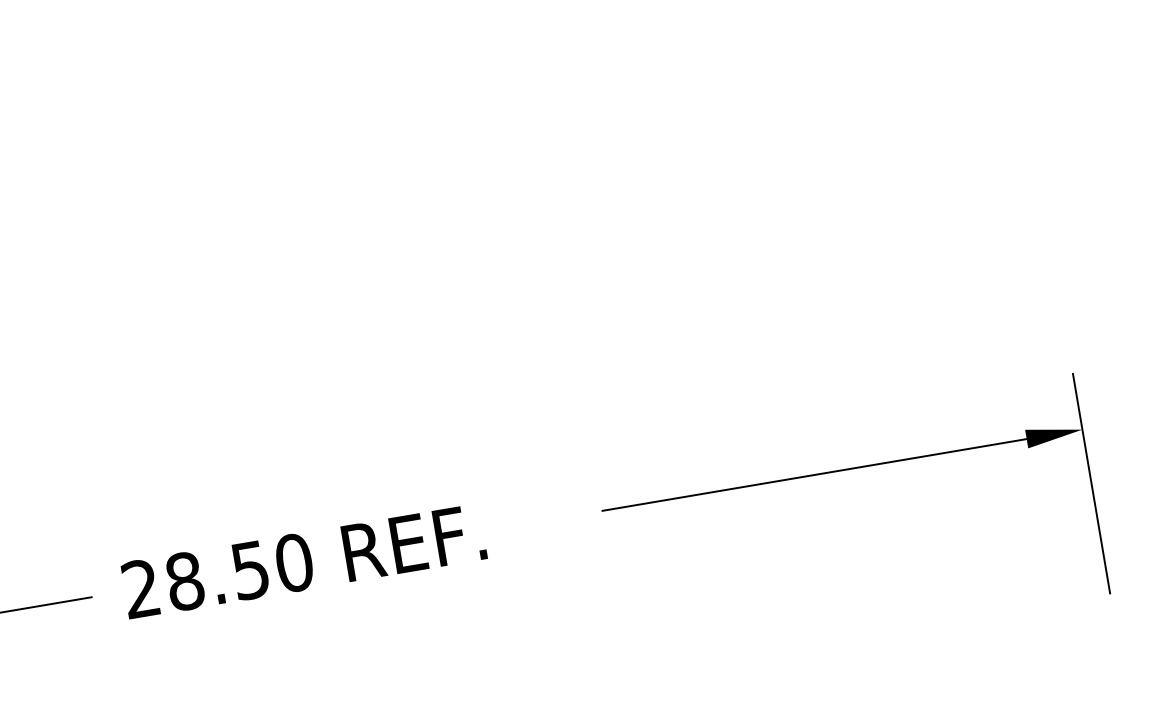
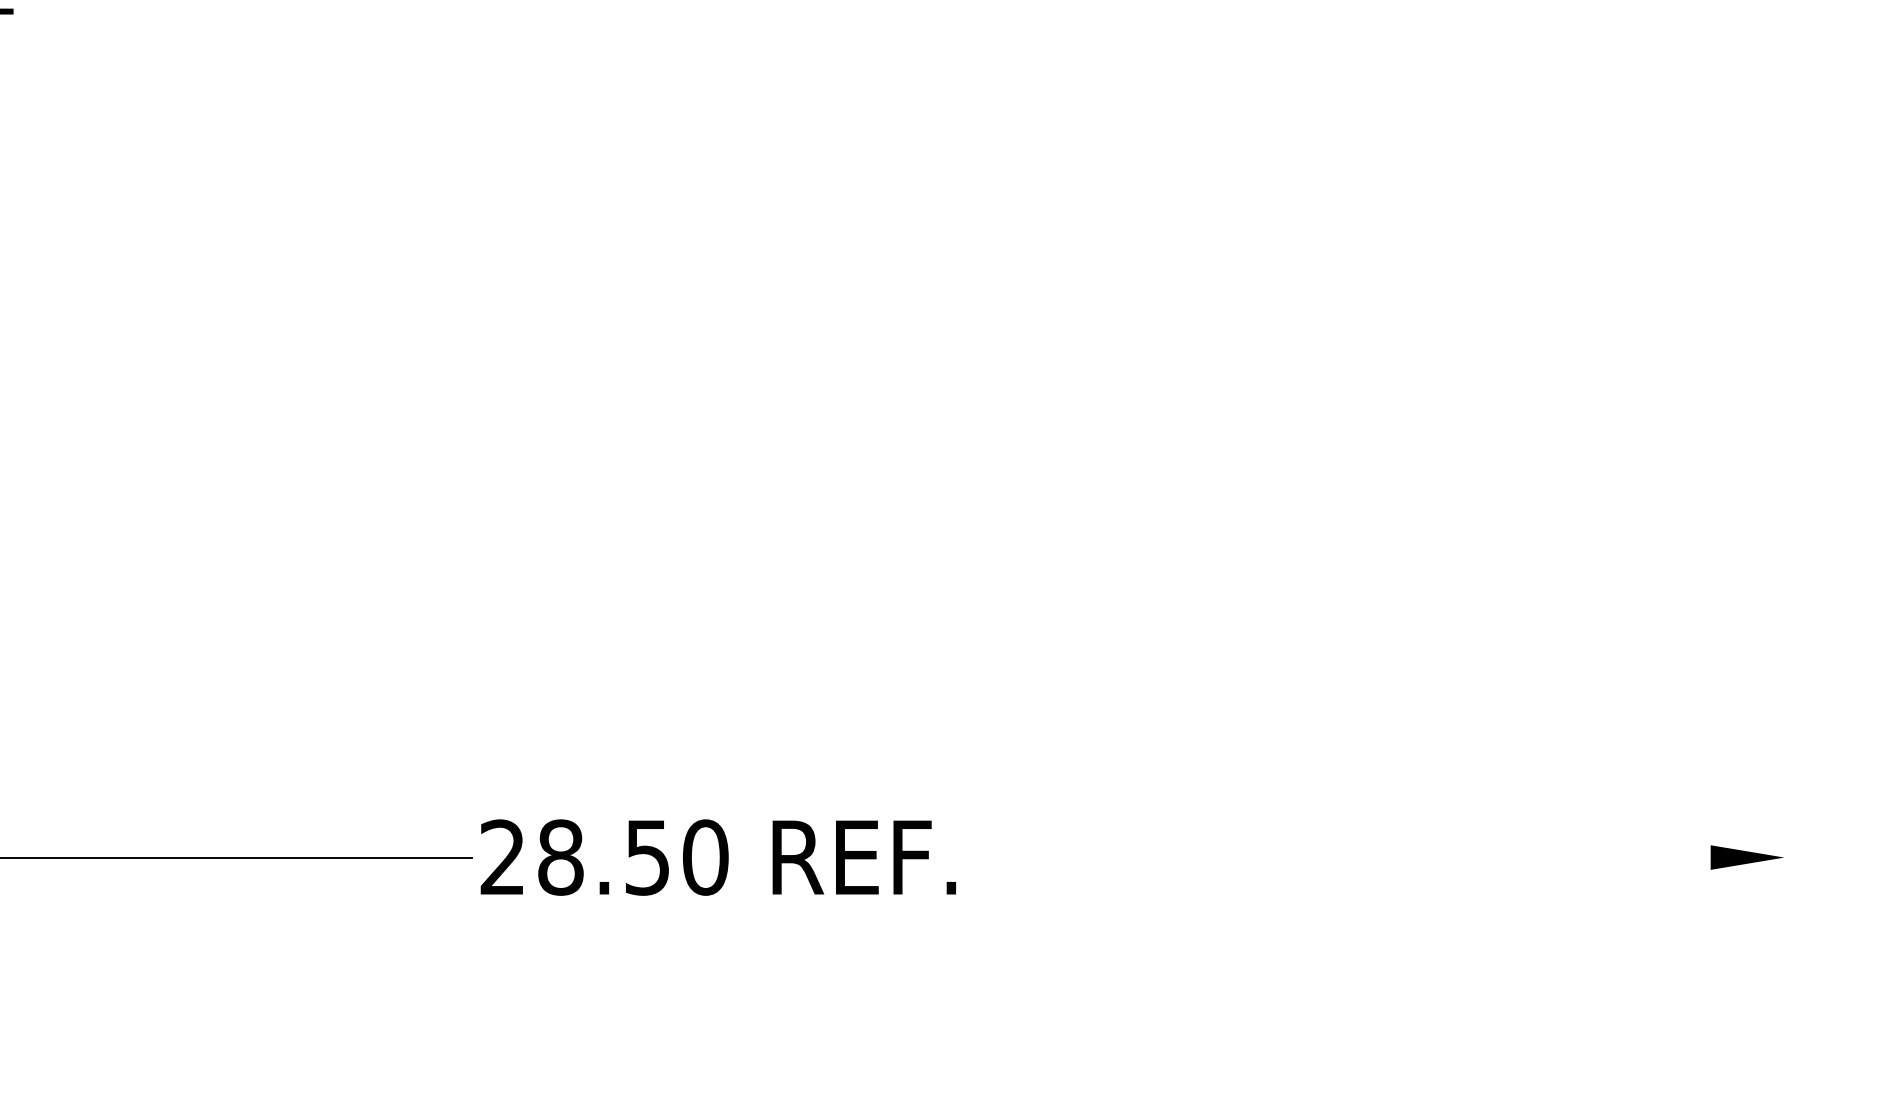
line: (814, 474) -> (1429, 857), removed
line: (1091, 483) -> (1784, 928), removed
text: (303, 561) -> (717, 857), moved

